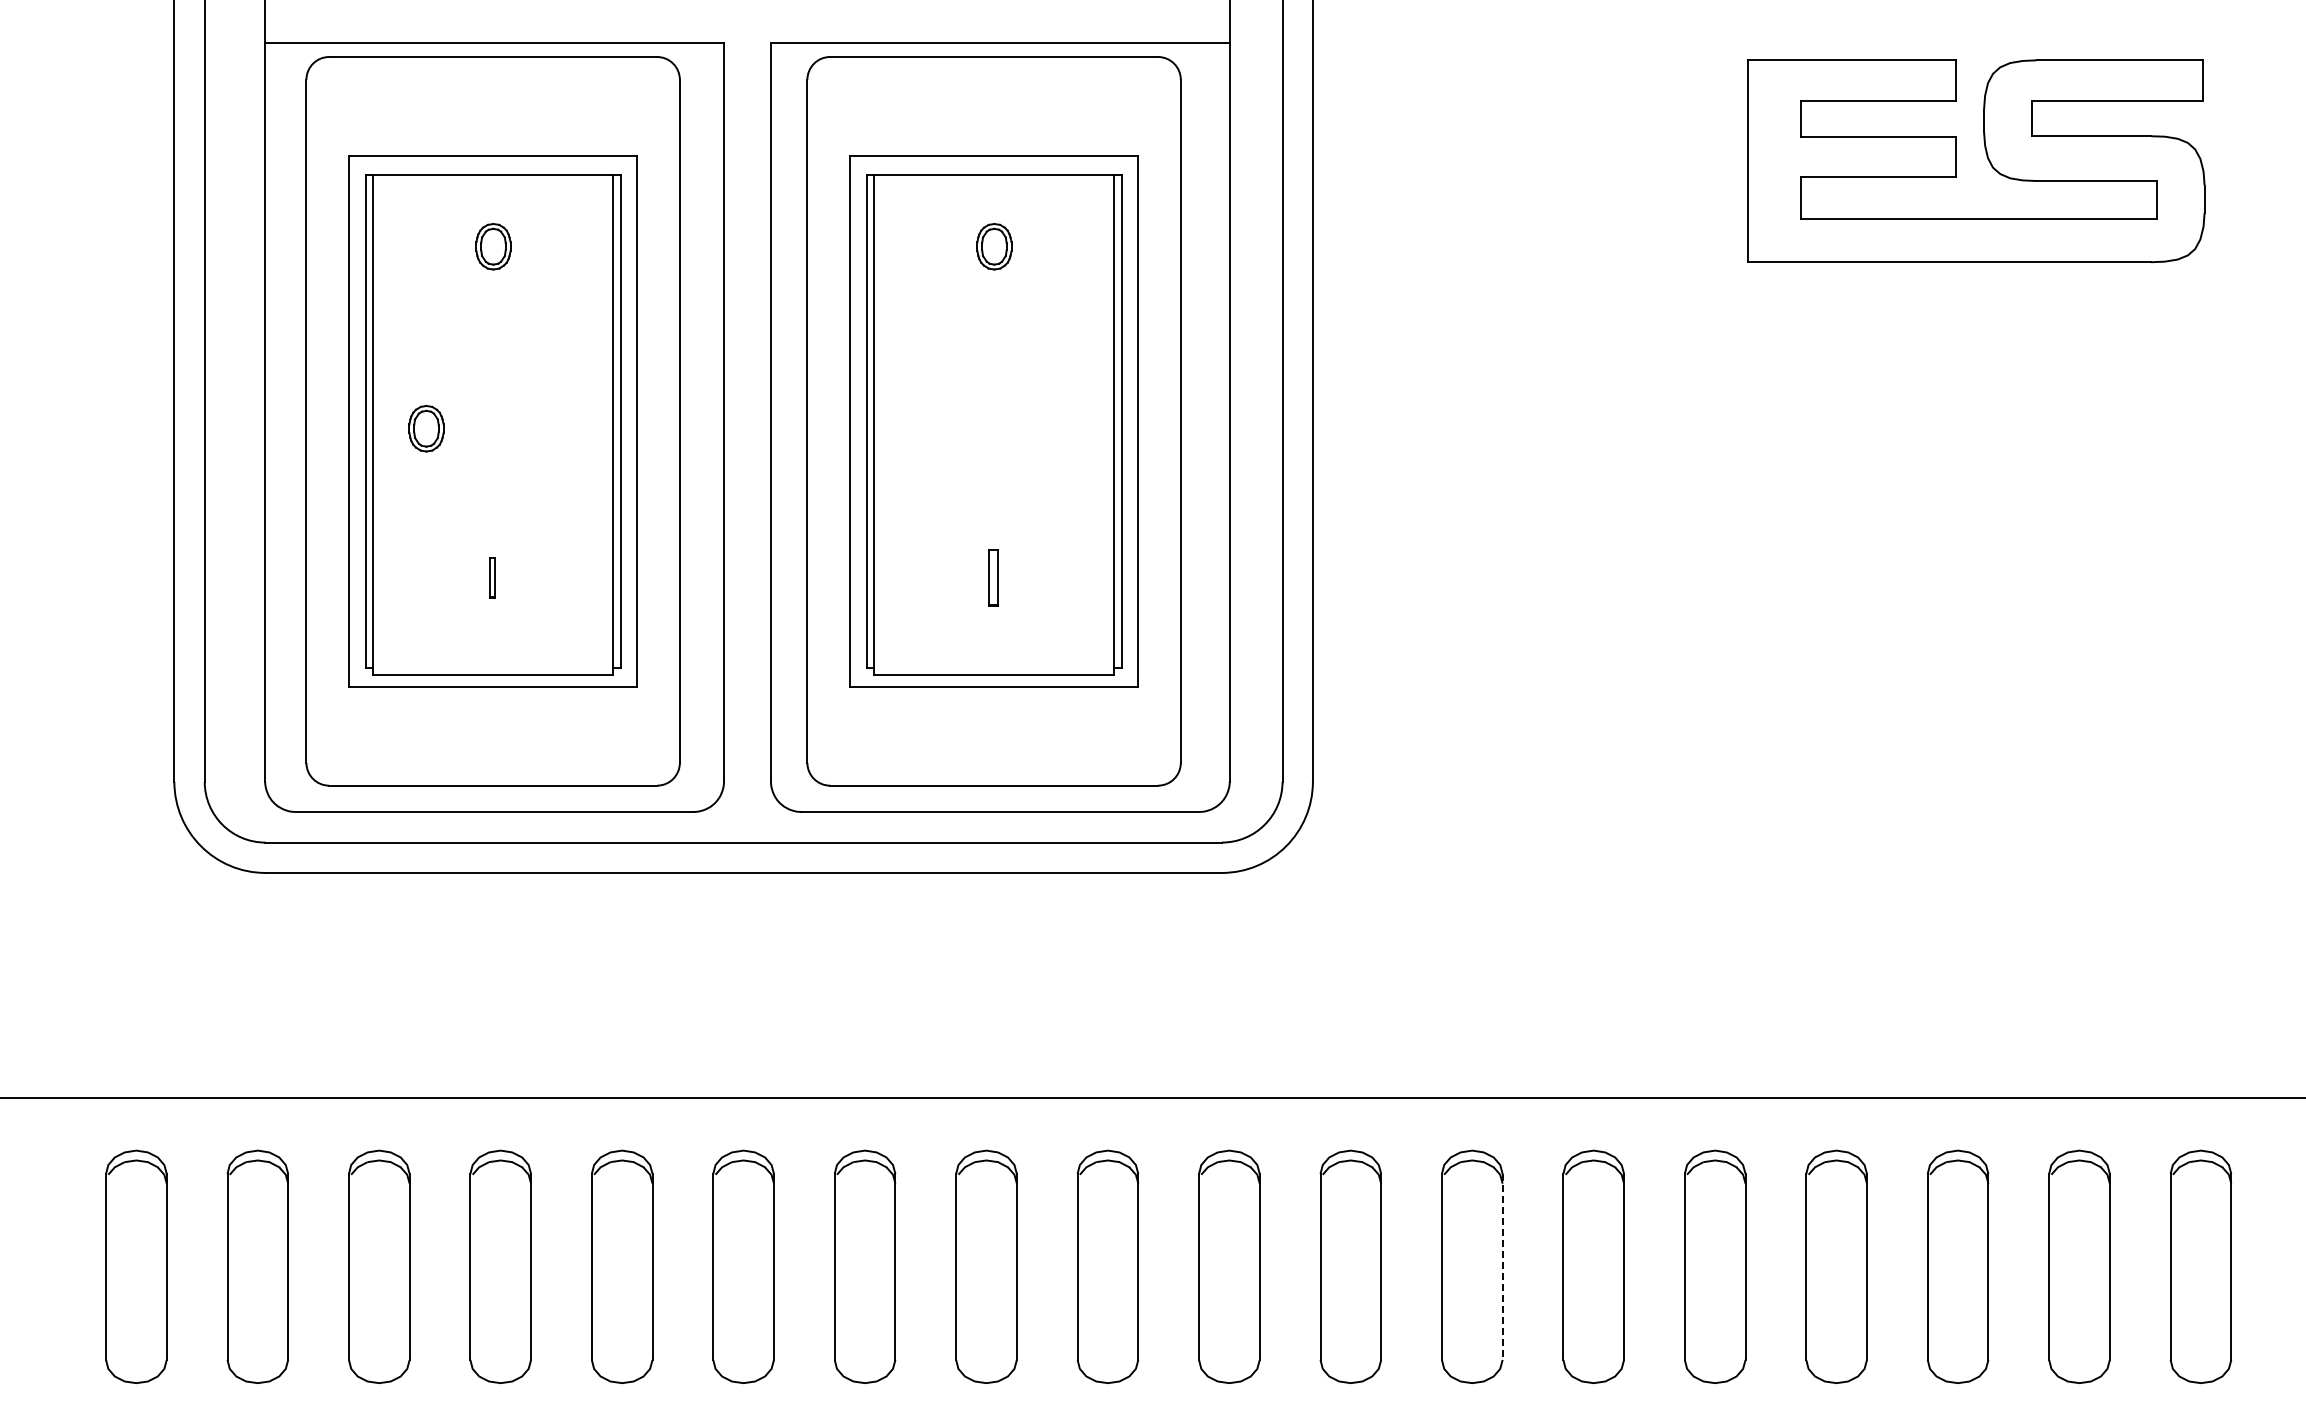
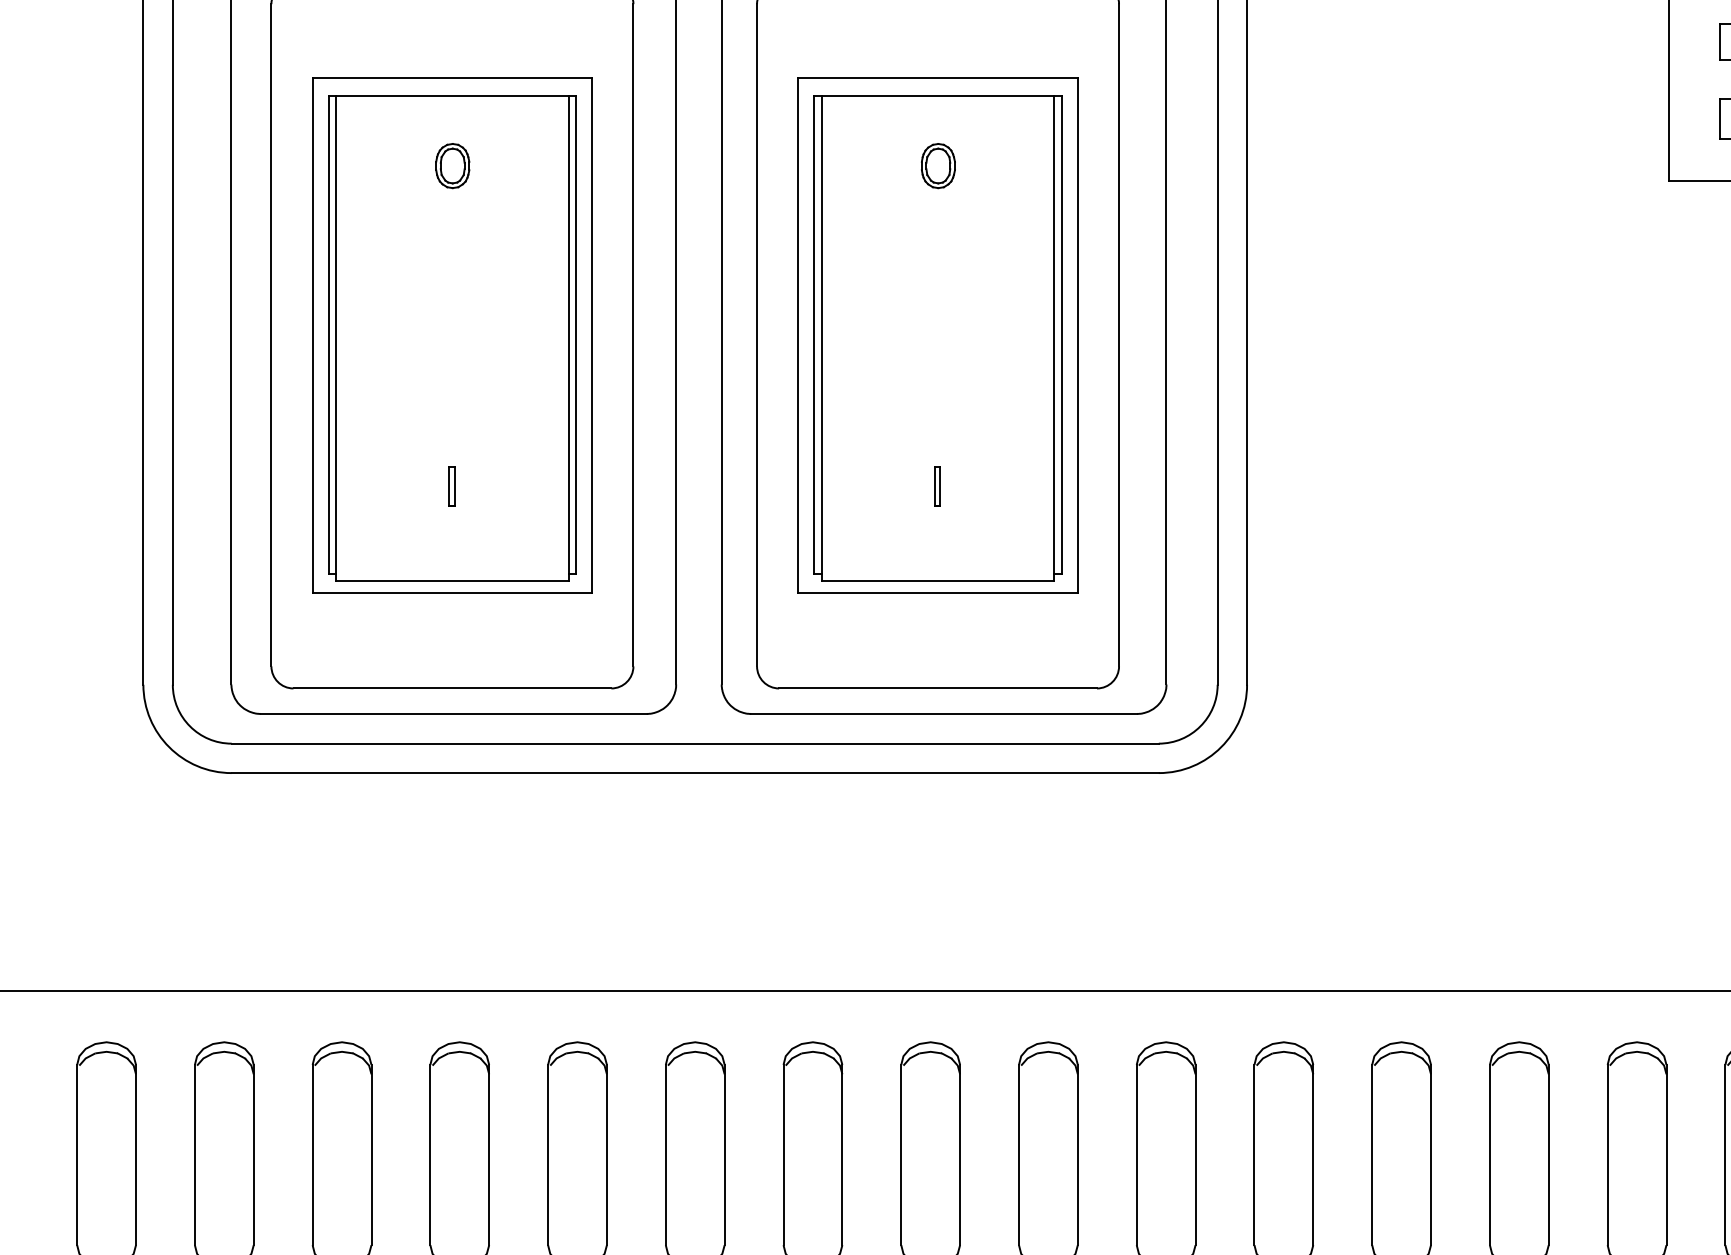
part: (426, 428) -> (387, 342), removed
part: (993, 577) -> (937, 486), size x0.71
line: (1502, 1266) -> (1430, 1154), dashed -> solid

